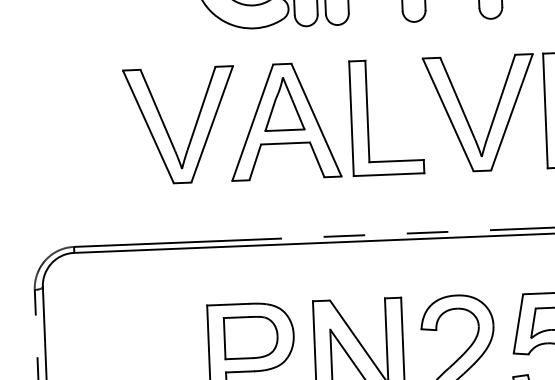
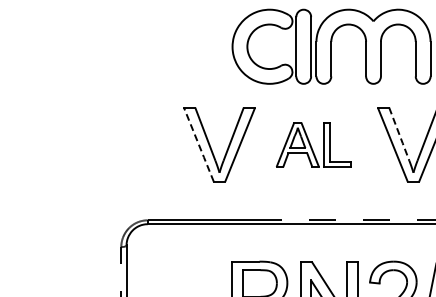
line: (457, 97) -> (399, 133), solid -> dashed
part: (325, 119) -> (313, 144), size x0.6
line: (147, 126) -> (198, 144), solid -> dashed

